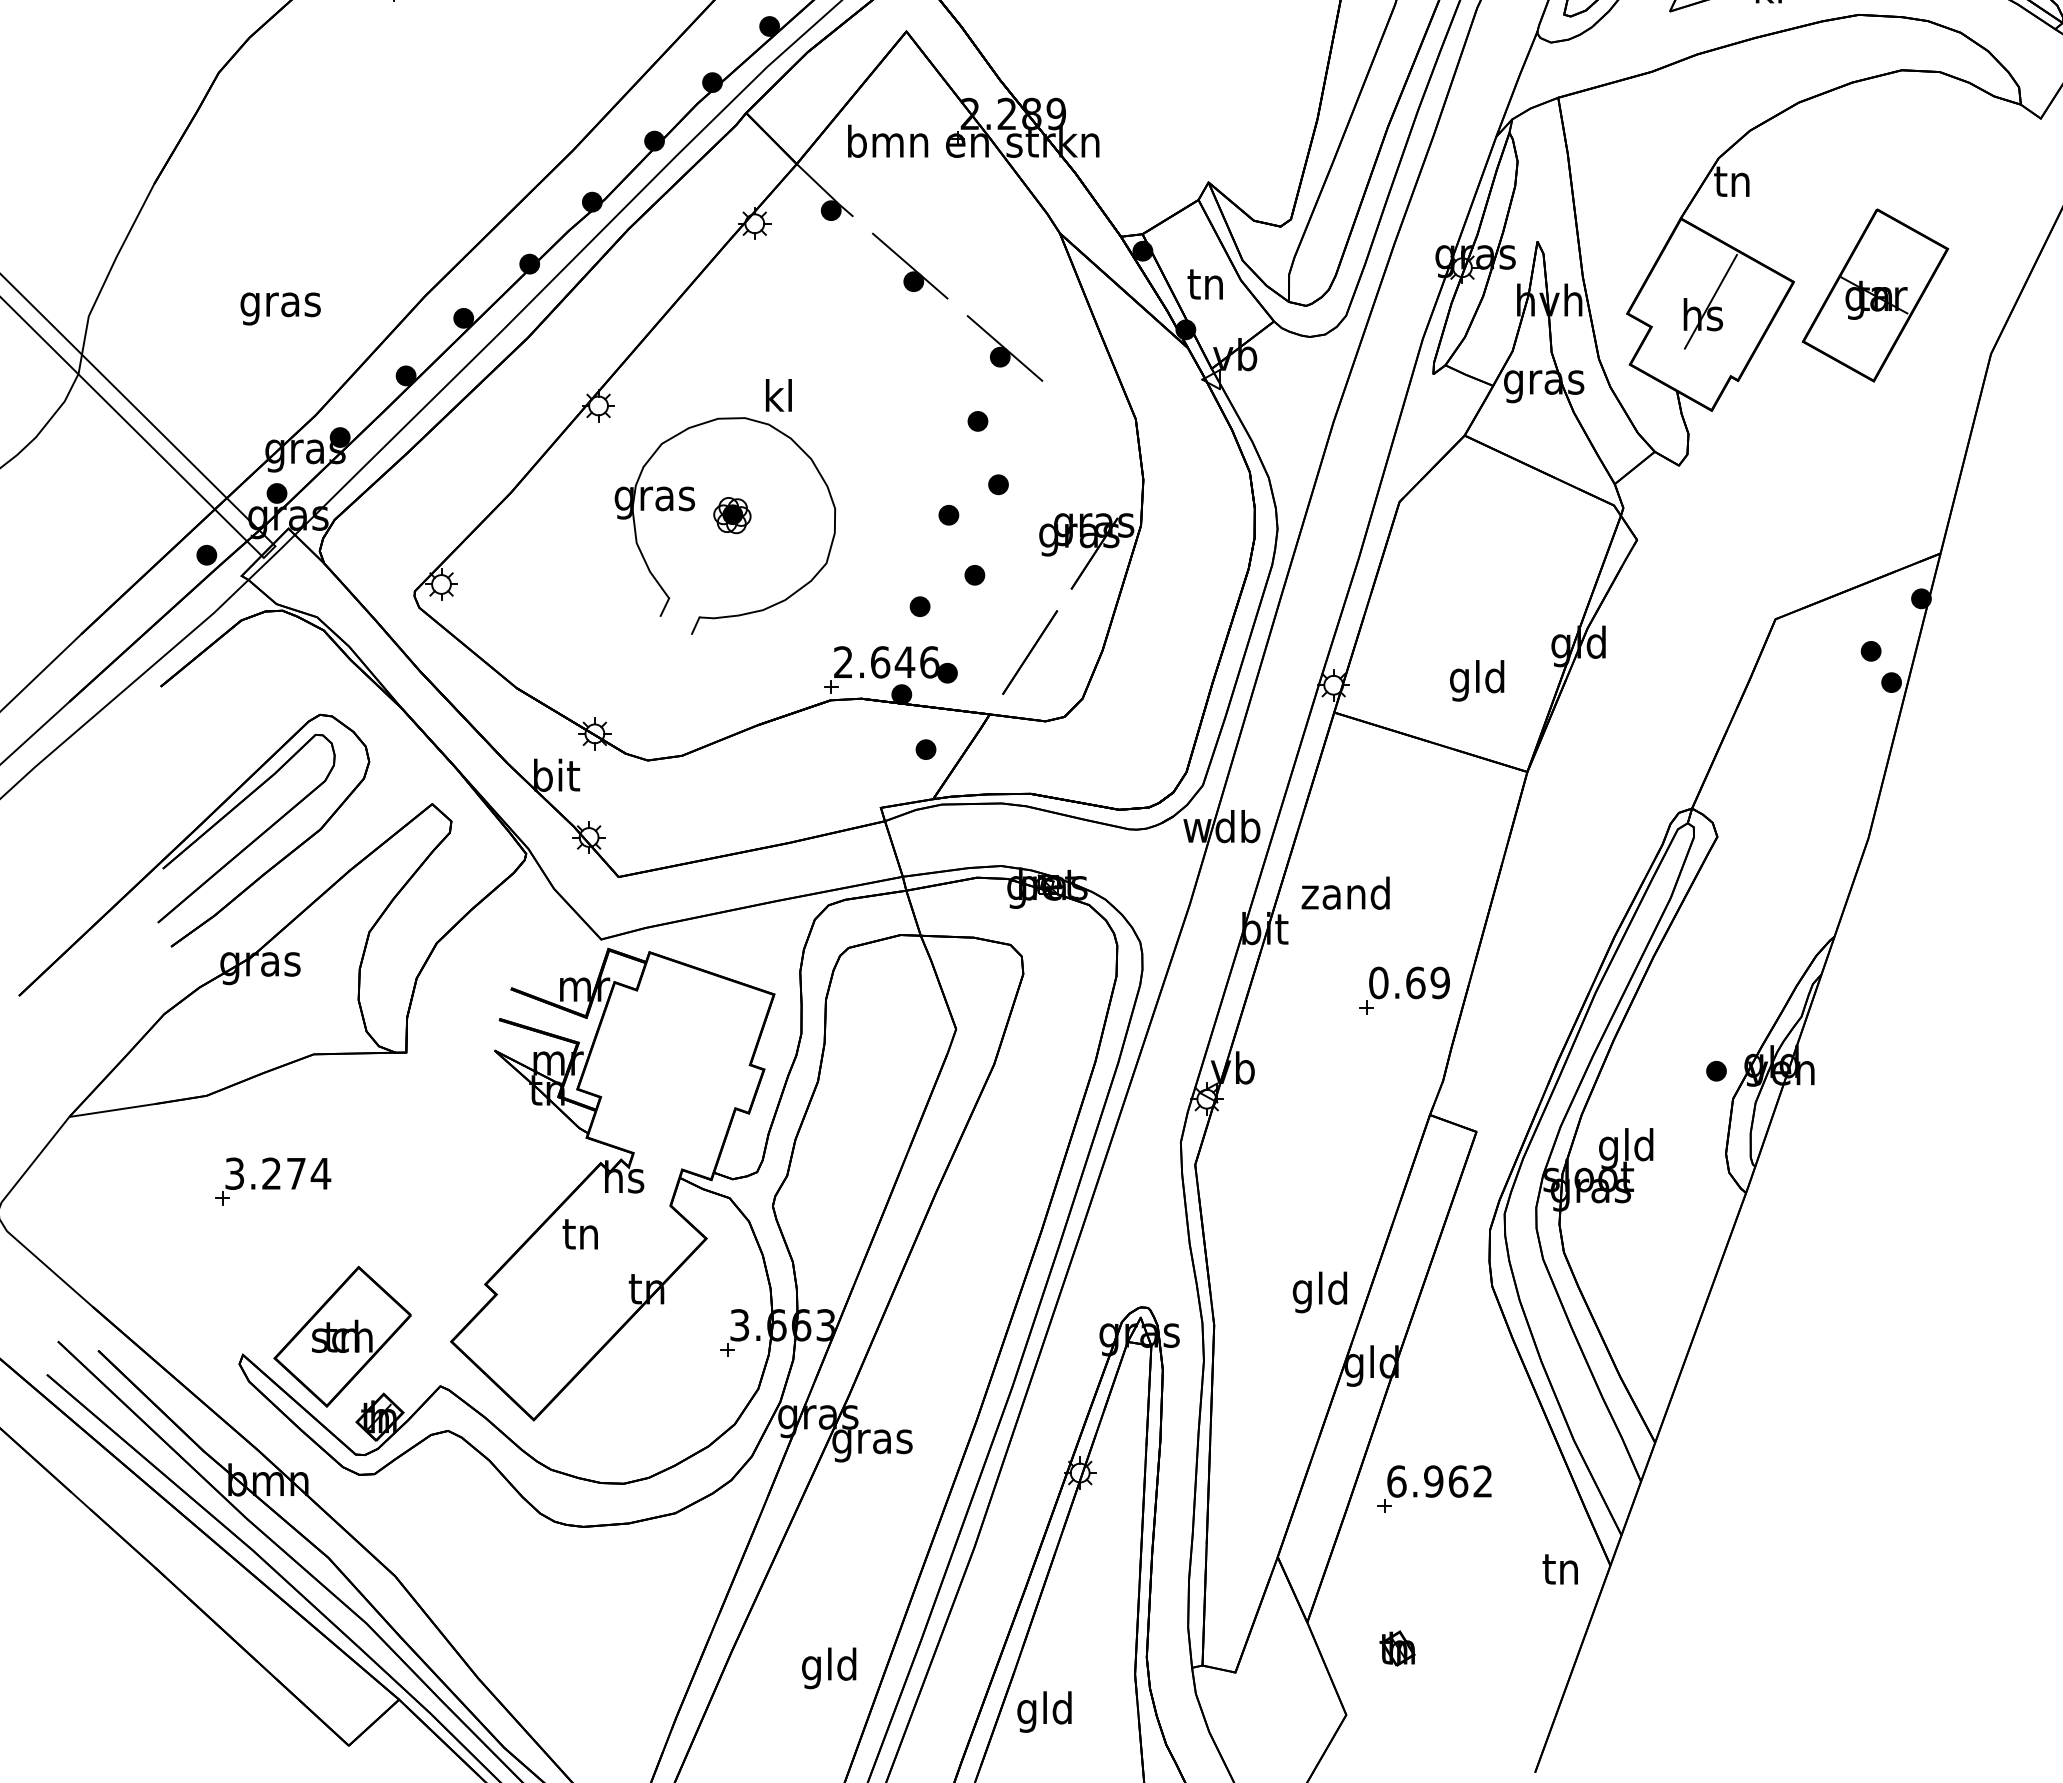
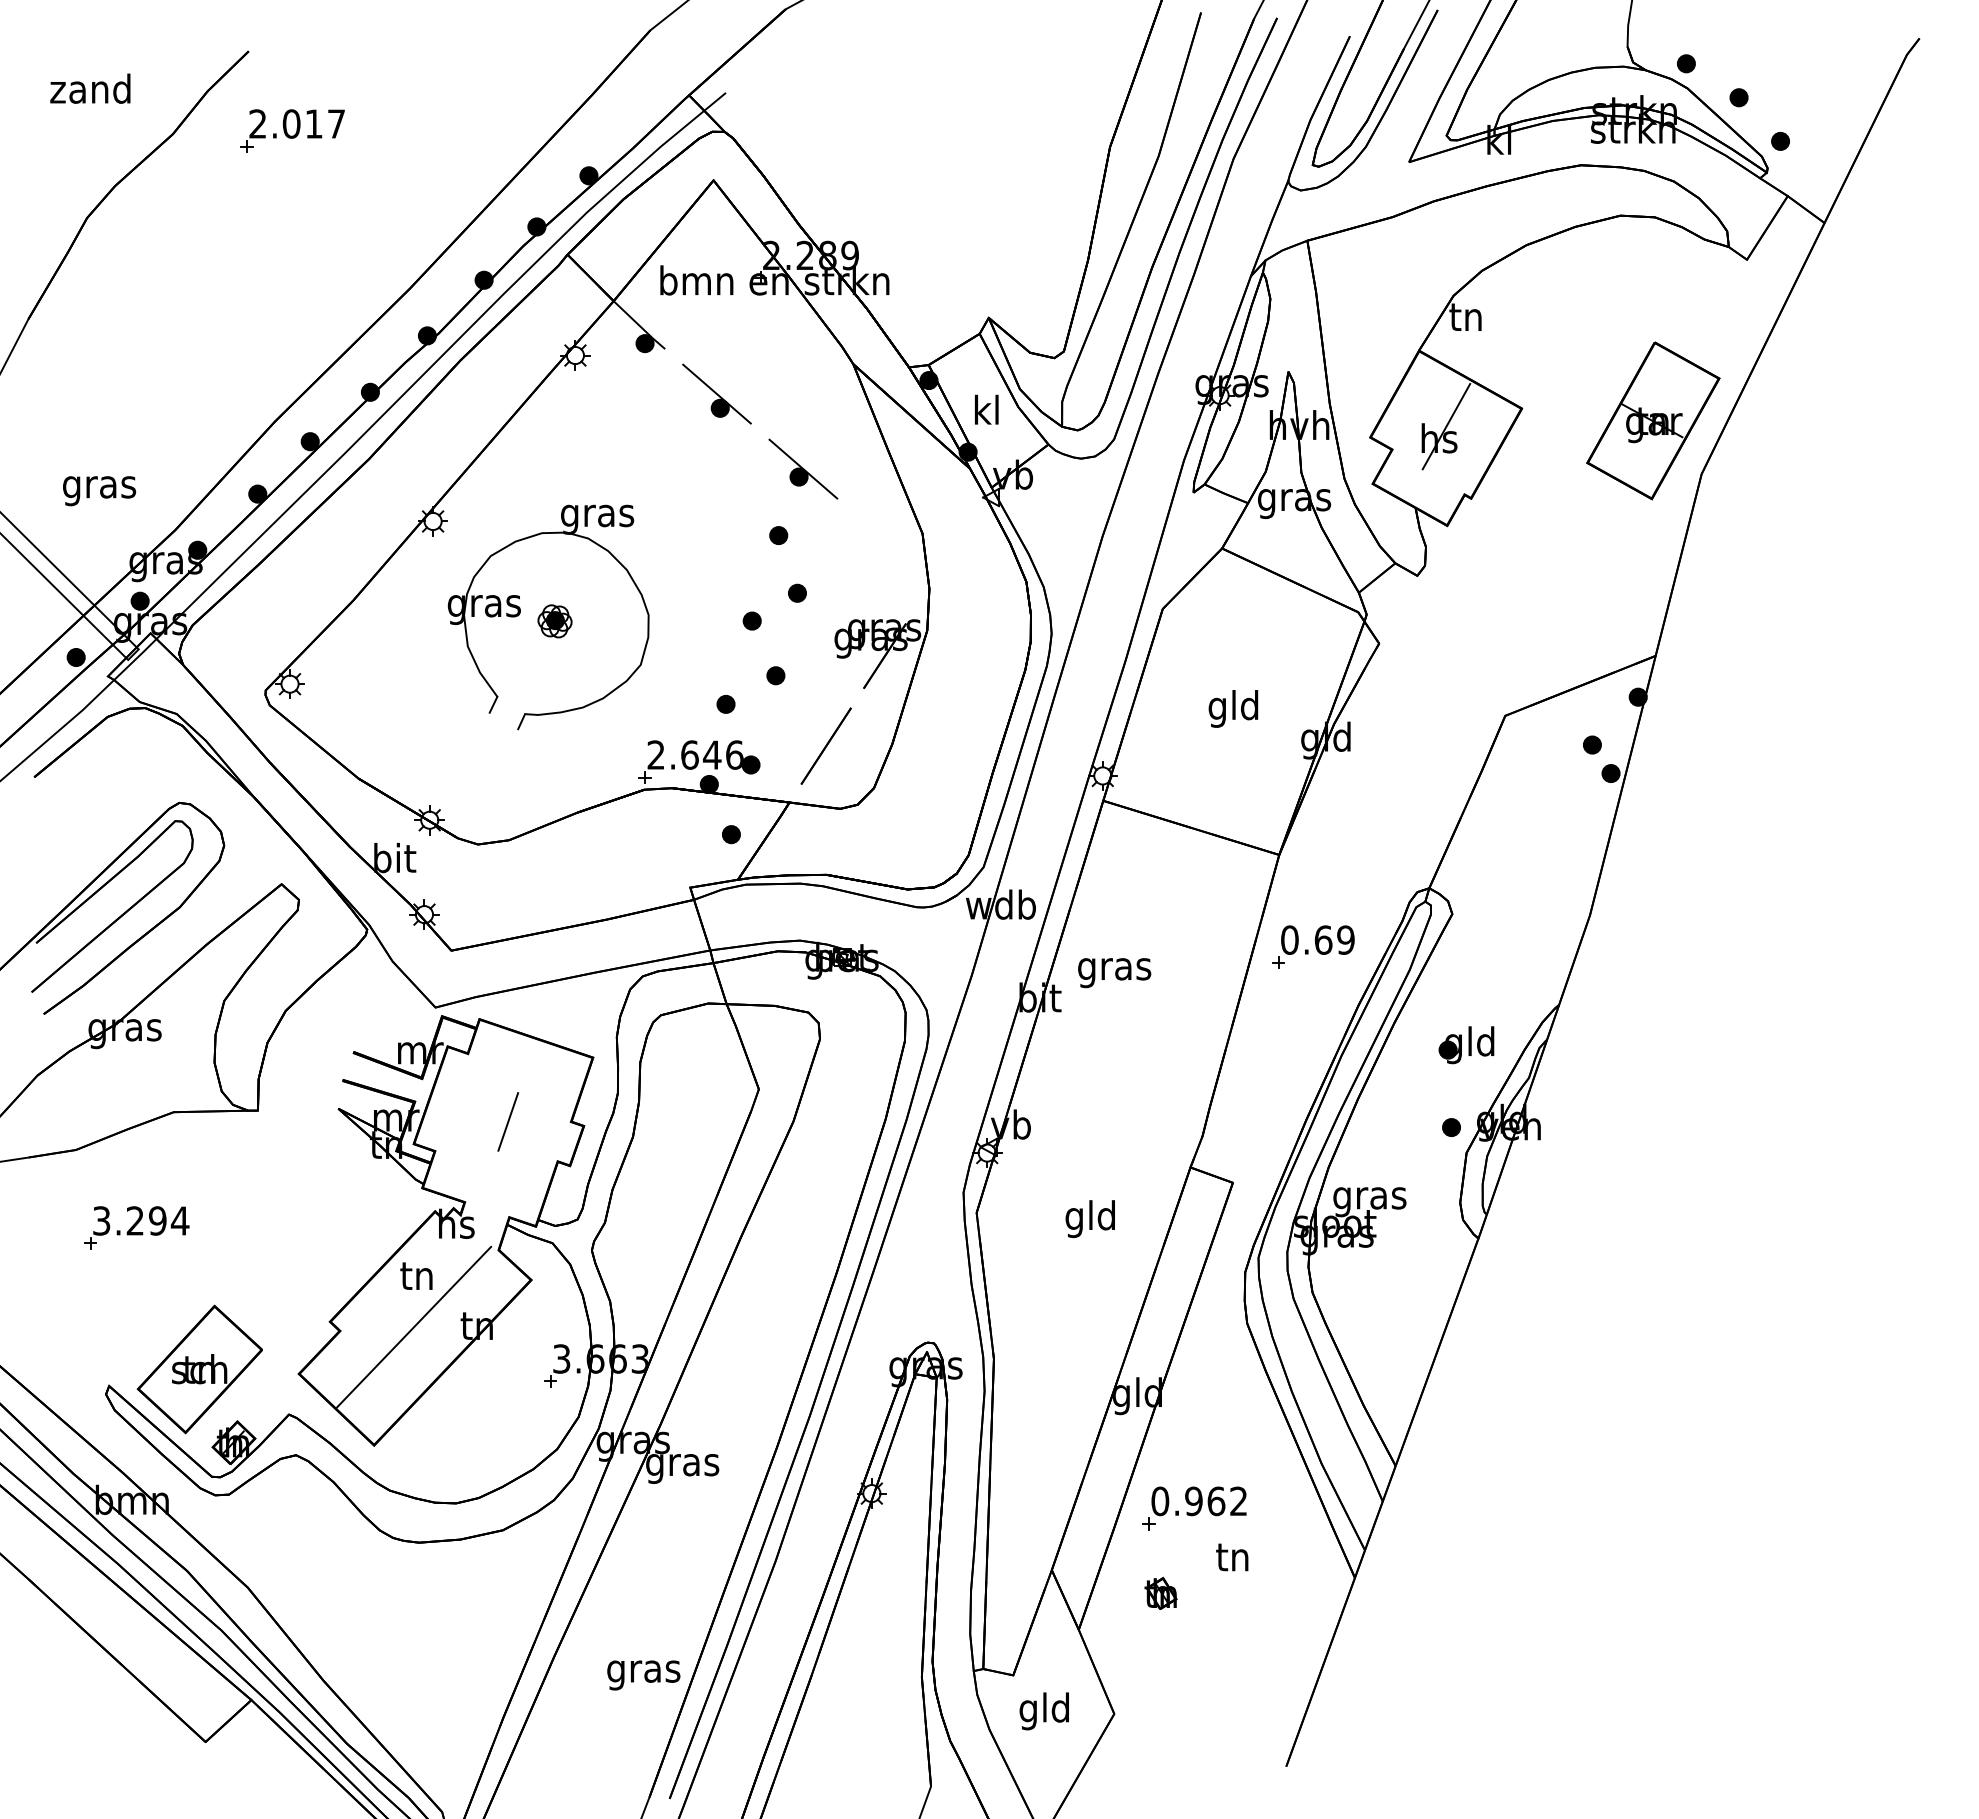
text: (1204, 283) -> (985, 409), tn -> kl
part: (1875, 295) -> (1653, 420), moved
text: (280, 309) -> (99, 491), moved
text: (779, 399) -> (597, 515), kl -> gras
text: (1477, 680) -> (1233, 708), moved
text: (1345, 897) -> (1113, 969), zand -> gras
part: (1732, 981) -> (1466, 1045), added
part: (1404, 989) -> (1313, 946), moved
line: (681, 1064) -> (508, 1121), added
text: (1626, 1149) -> (1369, 1198), gld -> gras
text: (296, 1173) -> (157, 1220), 3.274 -> 3.294
line: (578, 1289) -> (414, 1326), added
text: (1319, 1291) -> (1089, 1218), moved
text: (1397, 1480) -> (1160, 1500), 6.962 -> 0.962
text: (1560, 1569) -> (1232, 1557), moved
part: (1397, 1647) -> (1160, 1592), moved
text: (829, 1668) -> (643, 1671), gld -> gras
text: (1043, 1712) -> (1043, 1711), moved

